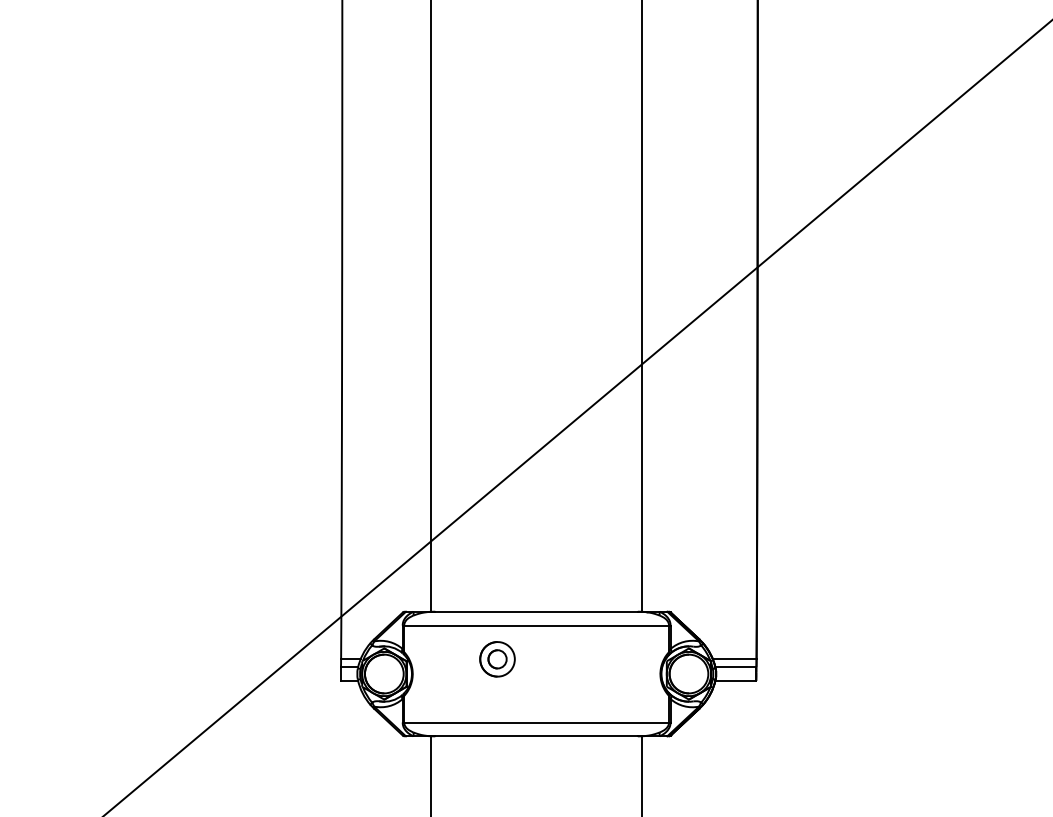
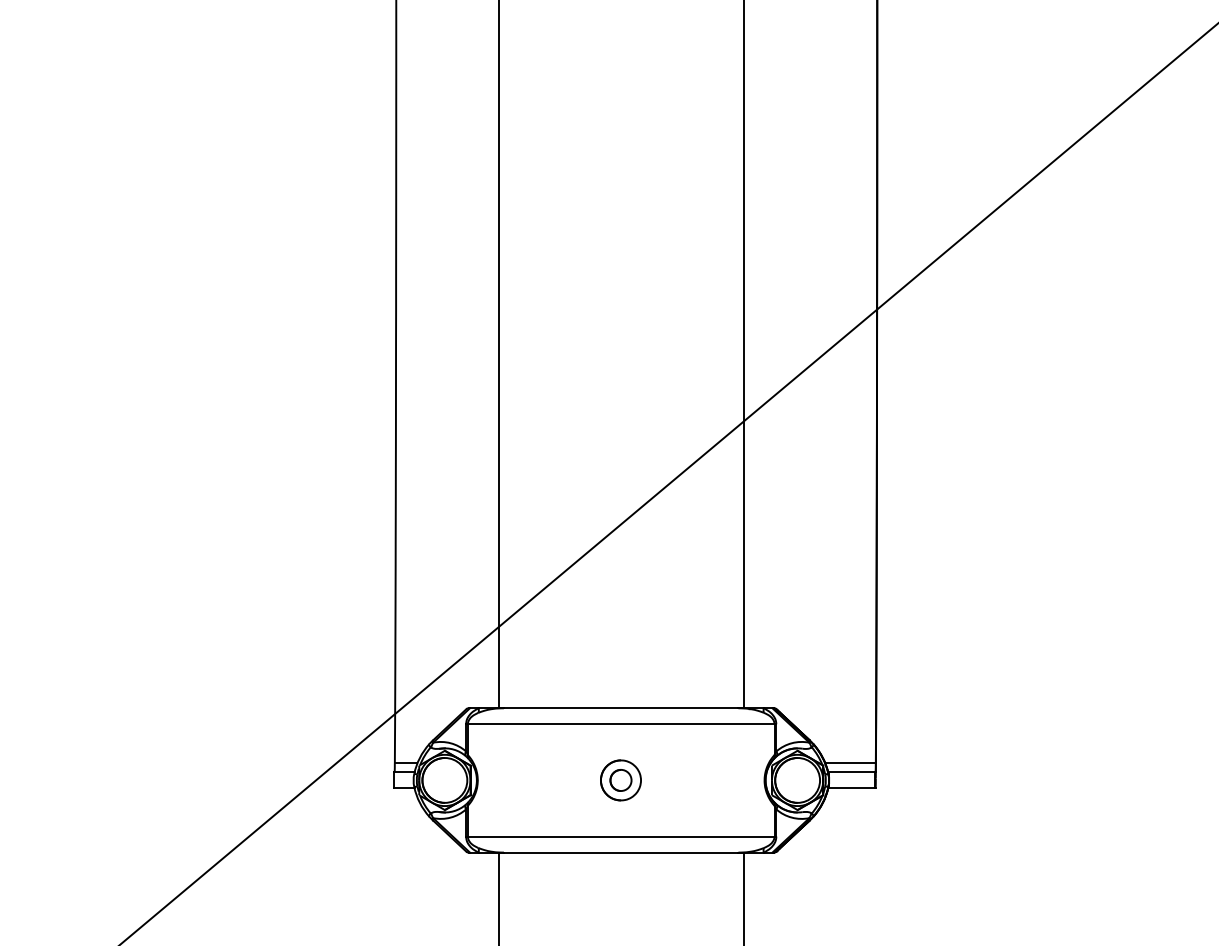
part: (497, 659) -> (620, 780), moved

